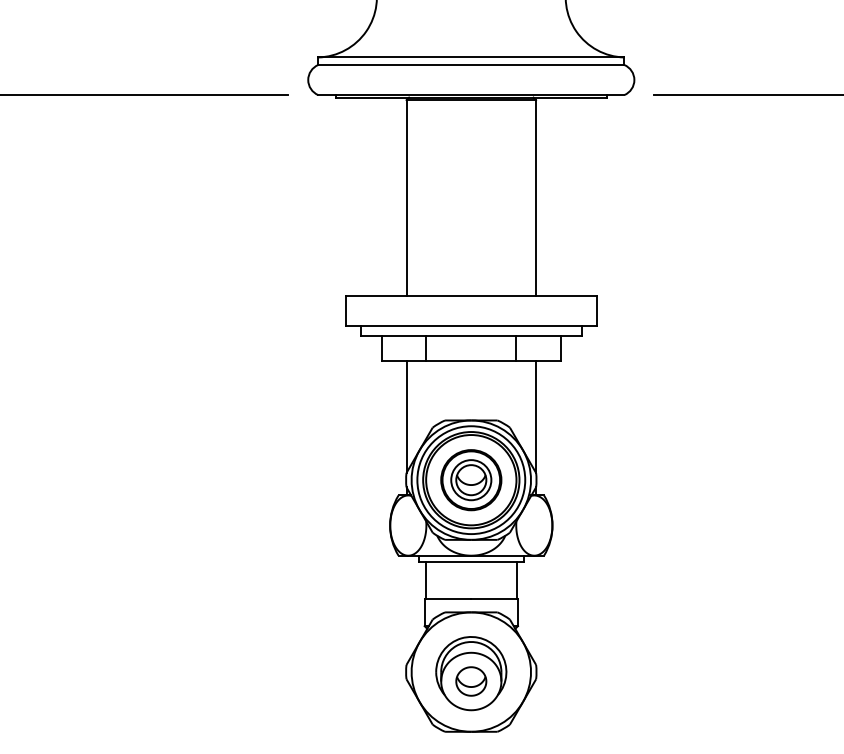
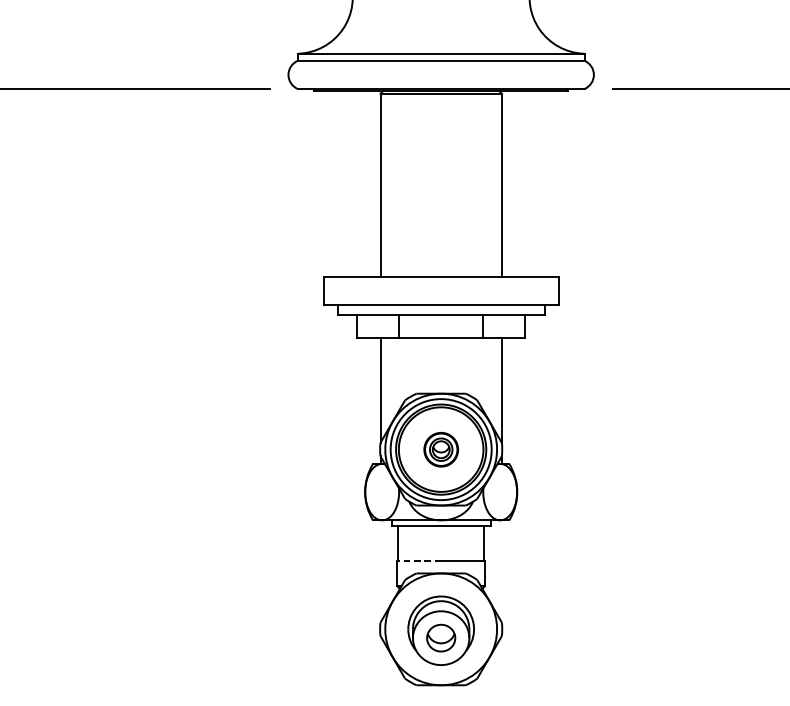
part: (471, 480) -> (441, 449), size x0.6
line: (447, 599) -> (418, 561), solid -> dashed

